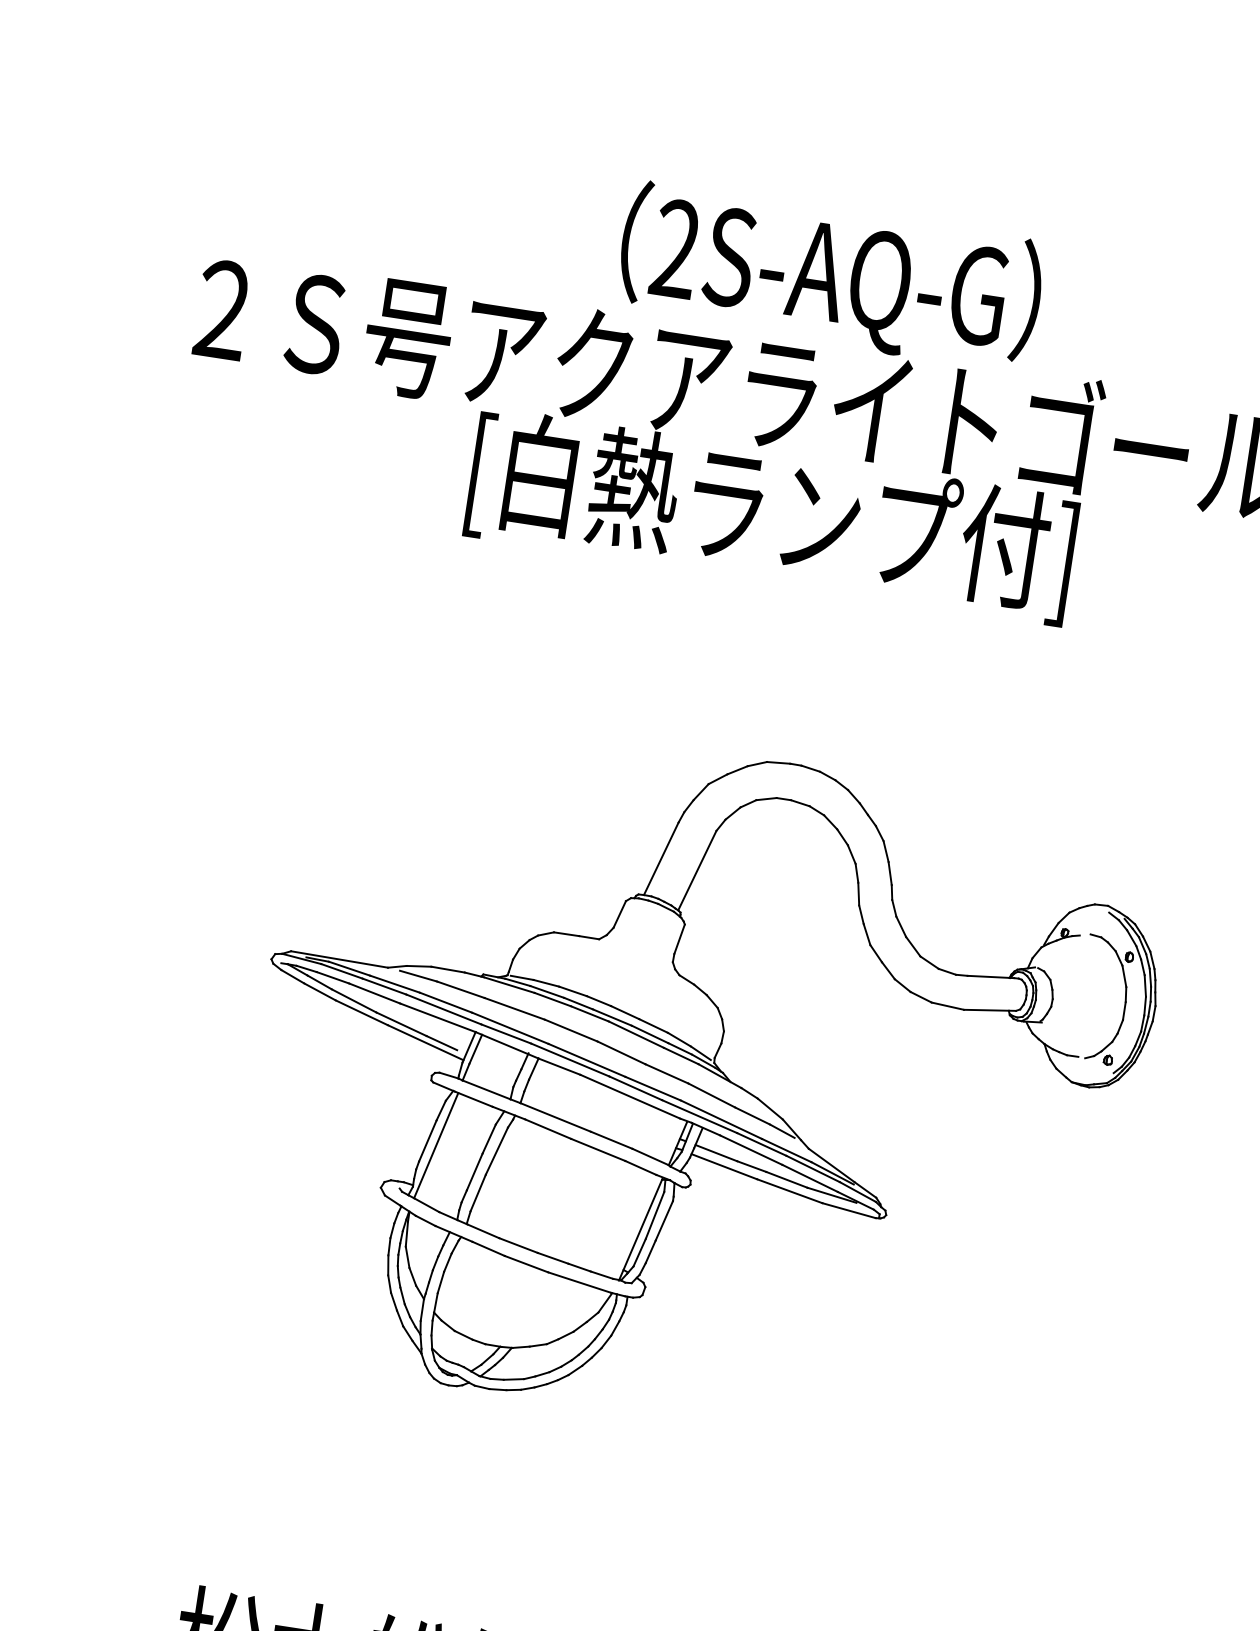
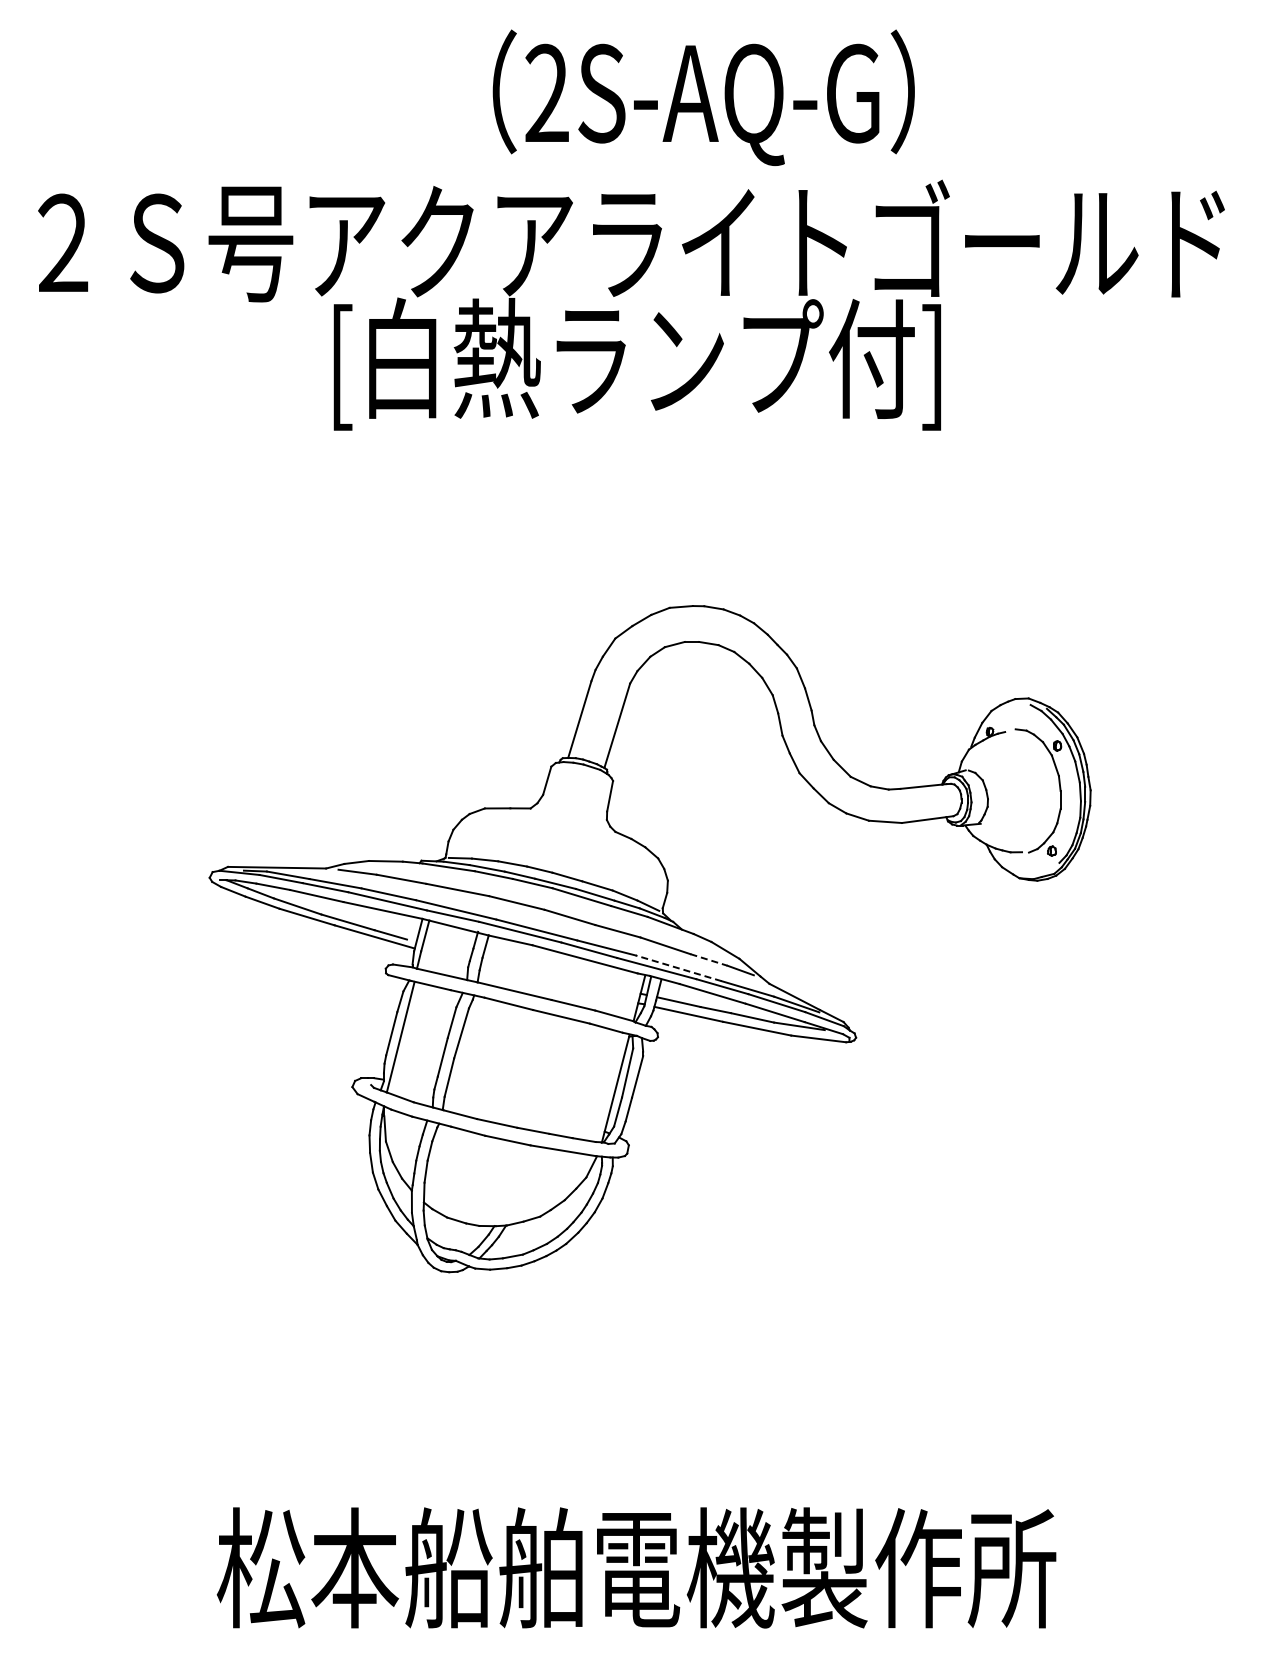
text: (829, 276) -> (703, 97), moved
line: (753, 1116) -> (709, 960), solid -> dashed
line: (721, 1119) -> (678, 968), solid -> dashed

